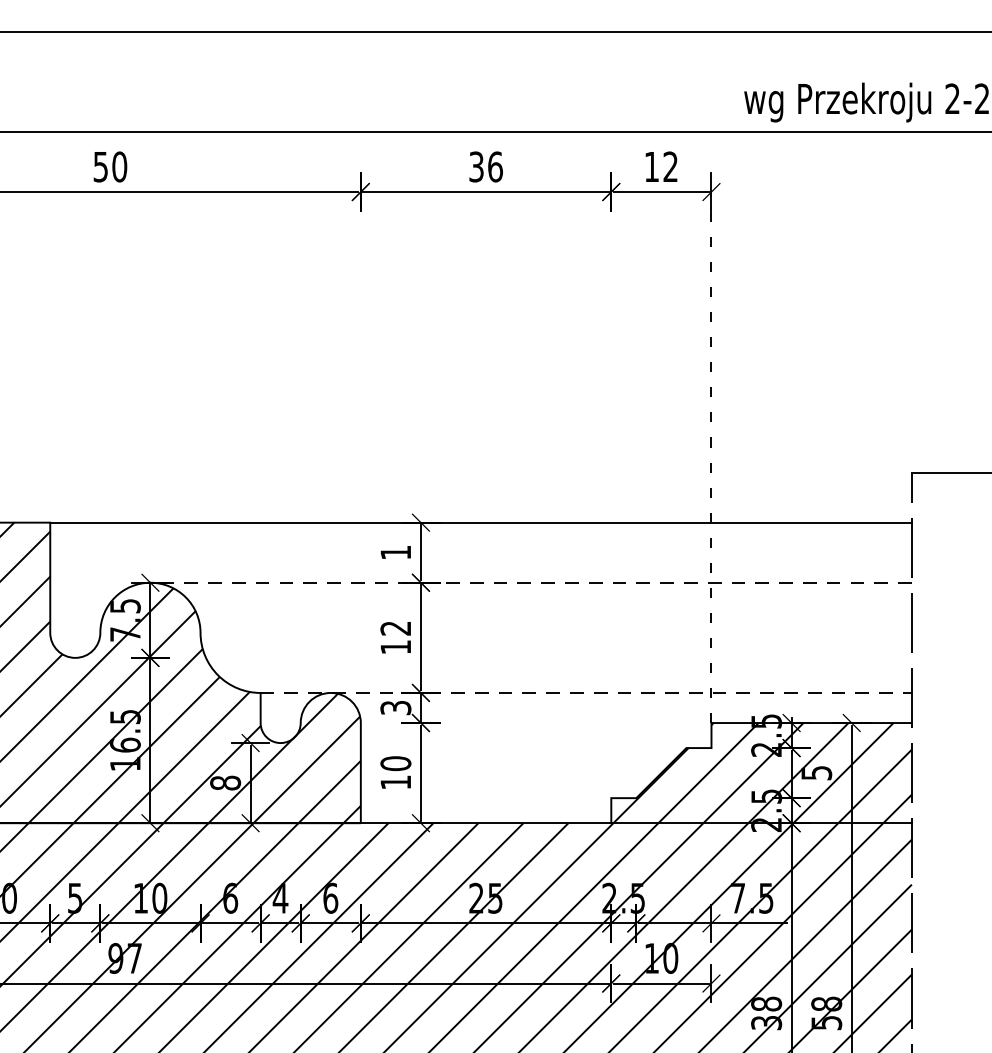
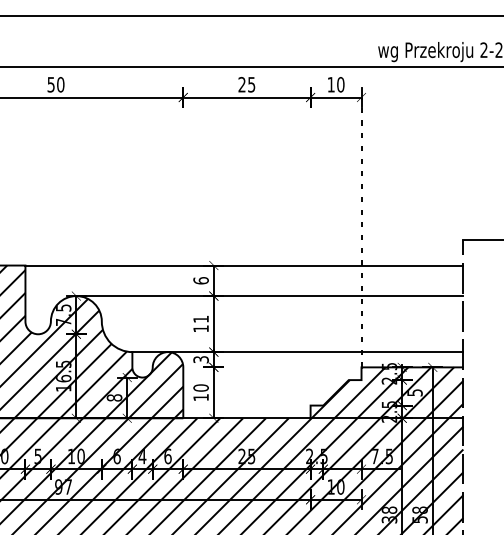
text: (485, 166) -> (246, 84), 36 -> 25
text: (670, 166) -> (340, 84), 12 -> 10
text: (394, 552) -> (200, 280), 1 -> 6
line: (530, 583) -> (269, 296), dashed -> solid
text: (394, 626) -> (200, 318), 12 -> 11
line: (587, 693) -> (298, 352), dashed -> solid

